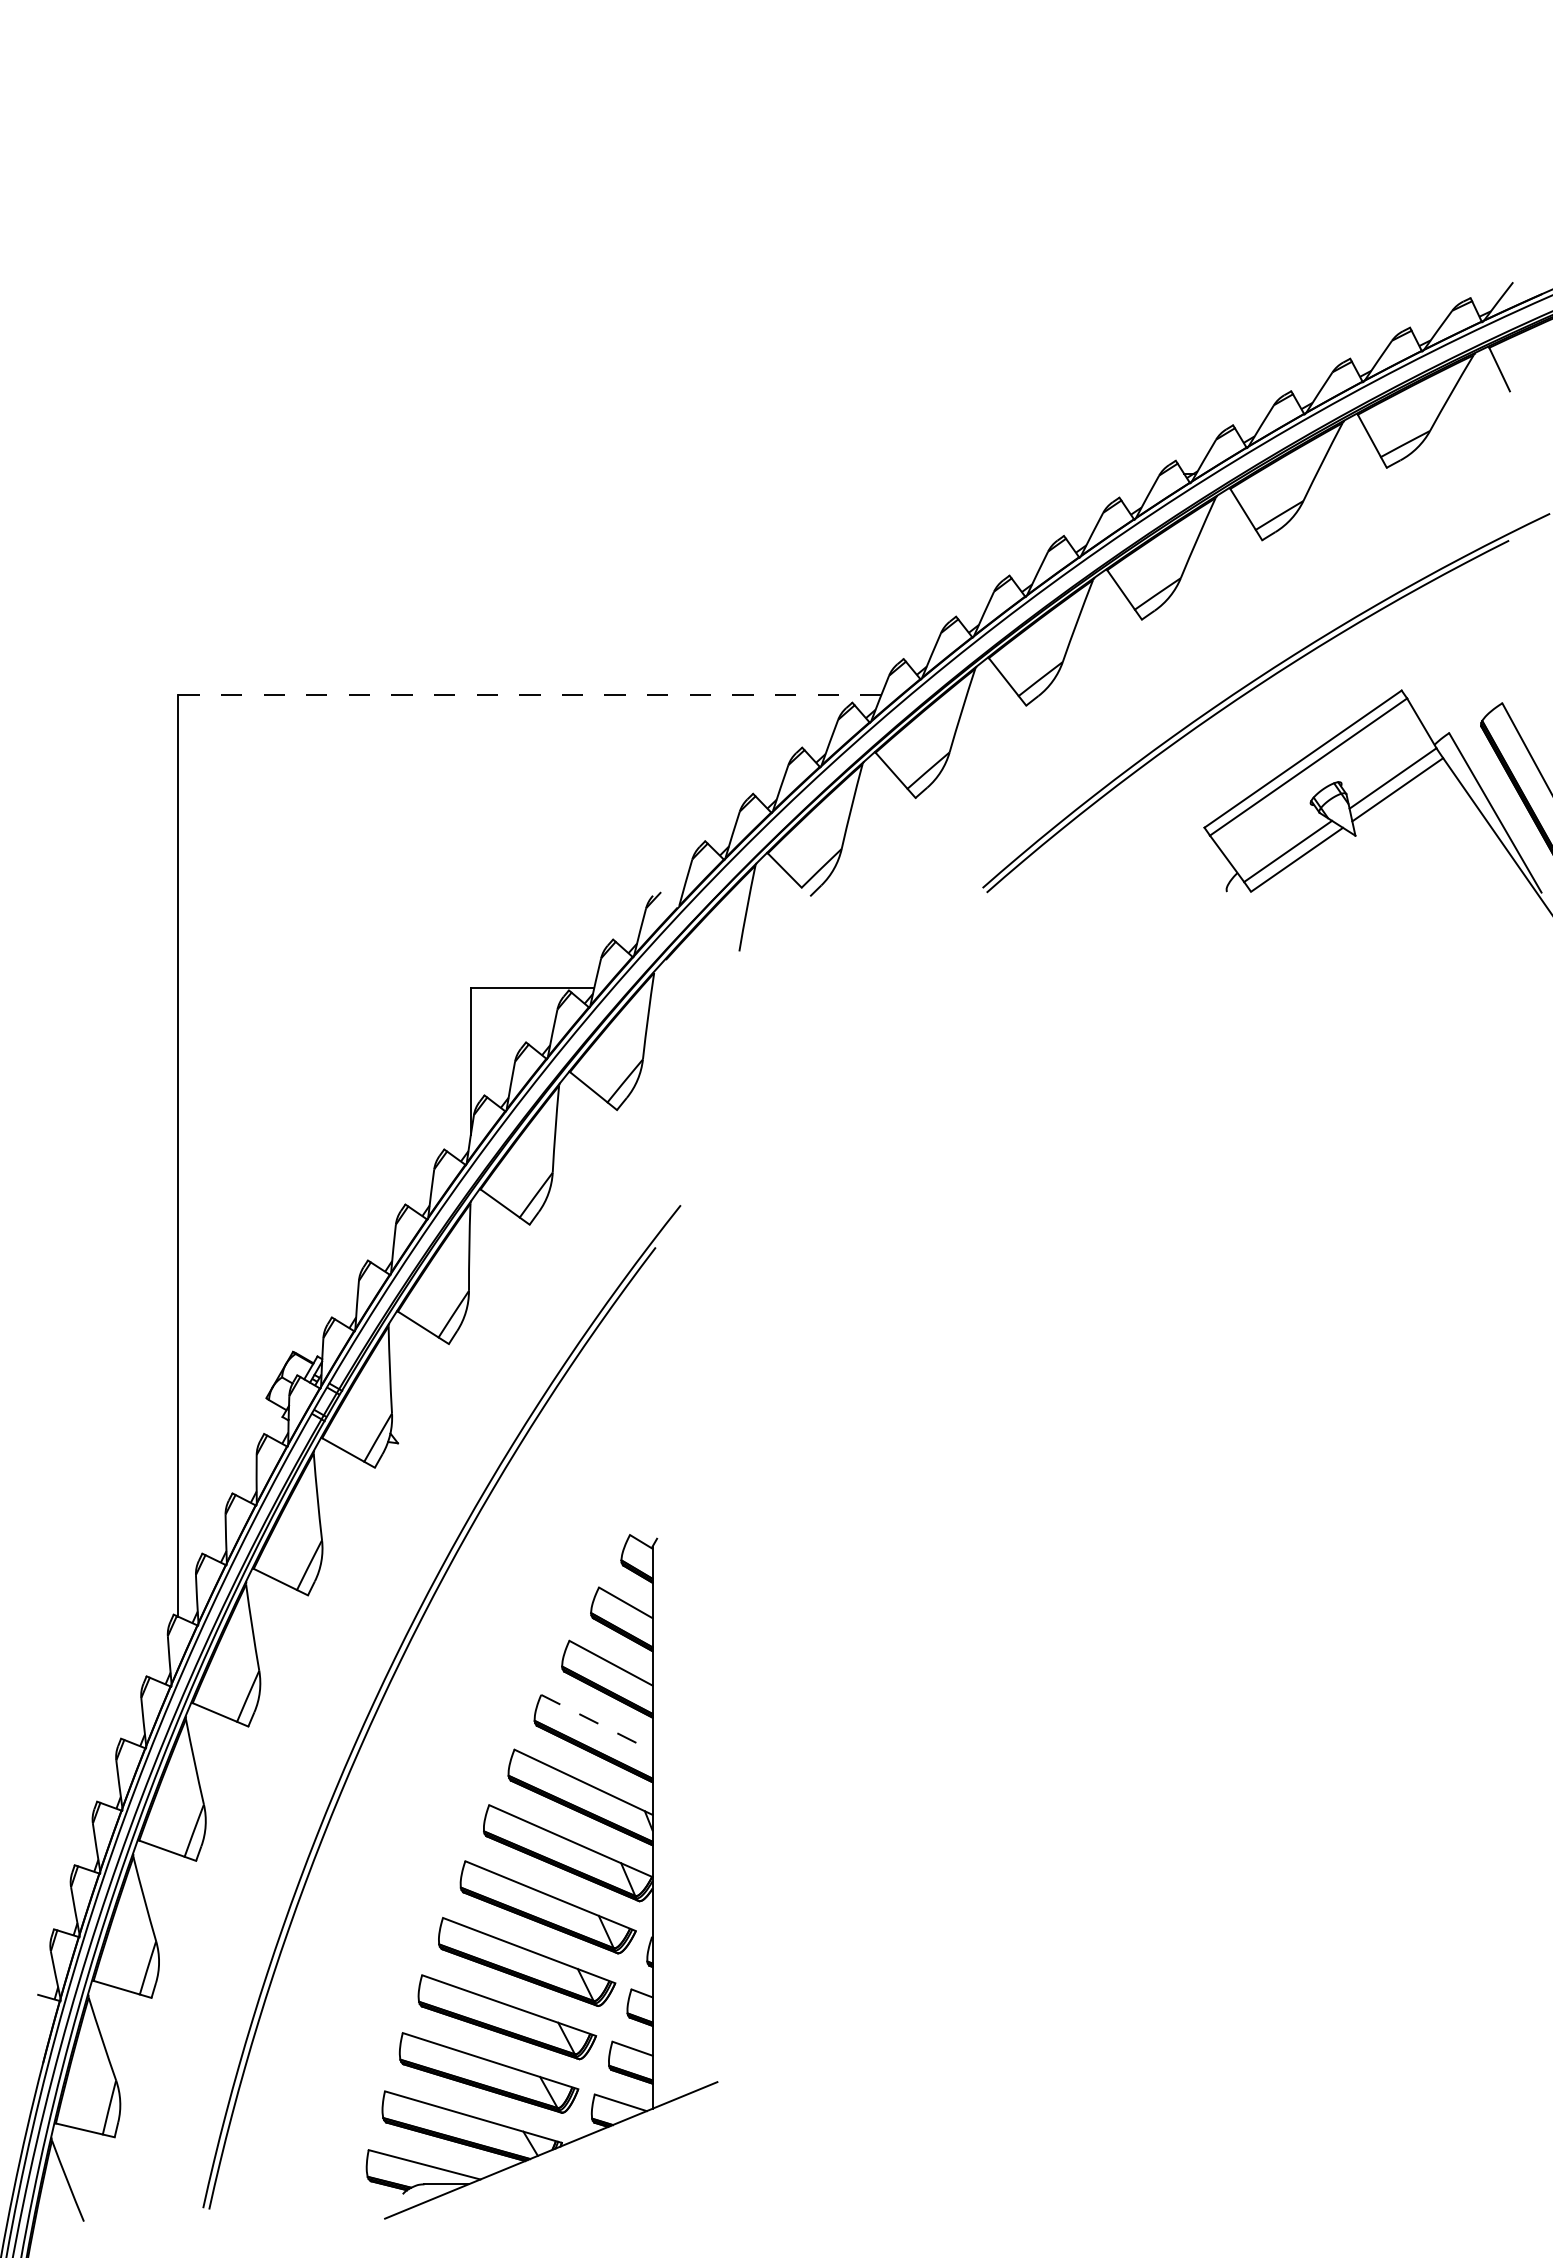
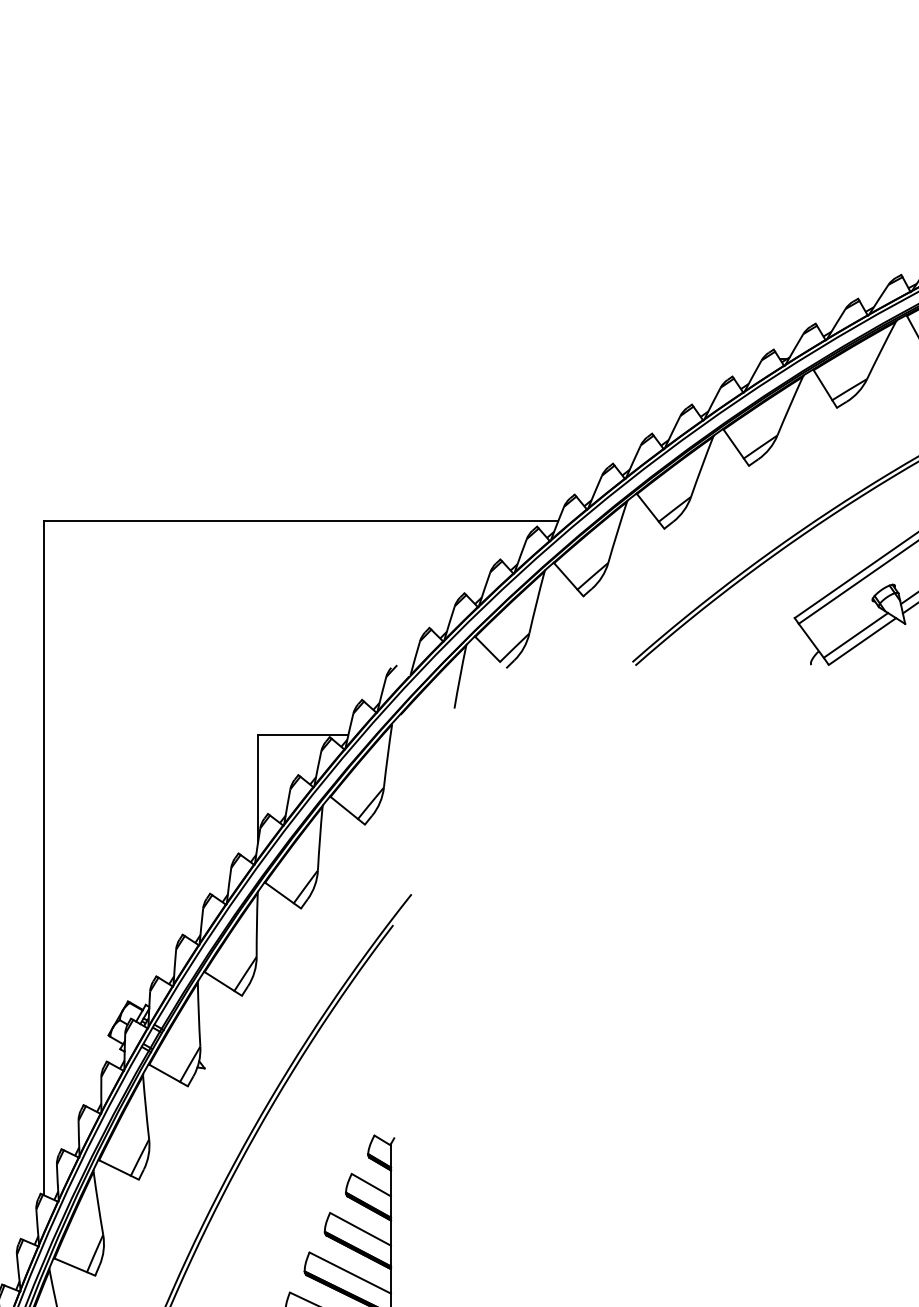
line: (529, 694) -> (300, 520), dashed -> solid
line: (597, 1723) -> (350, 1273), dashed -> solid

